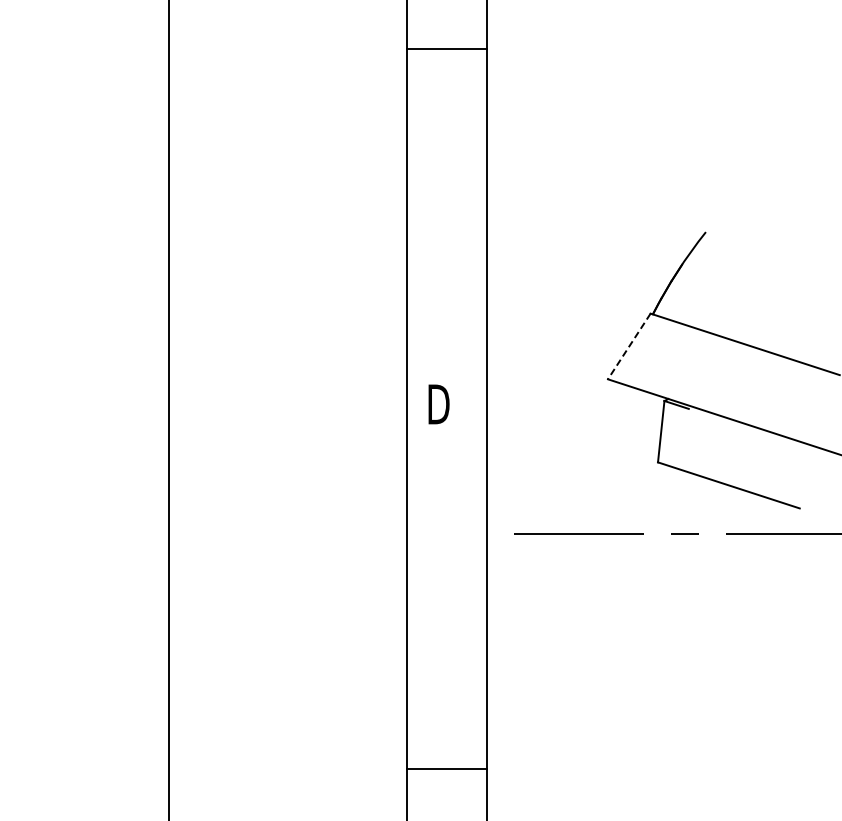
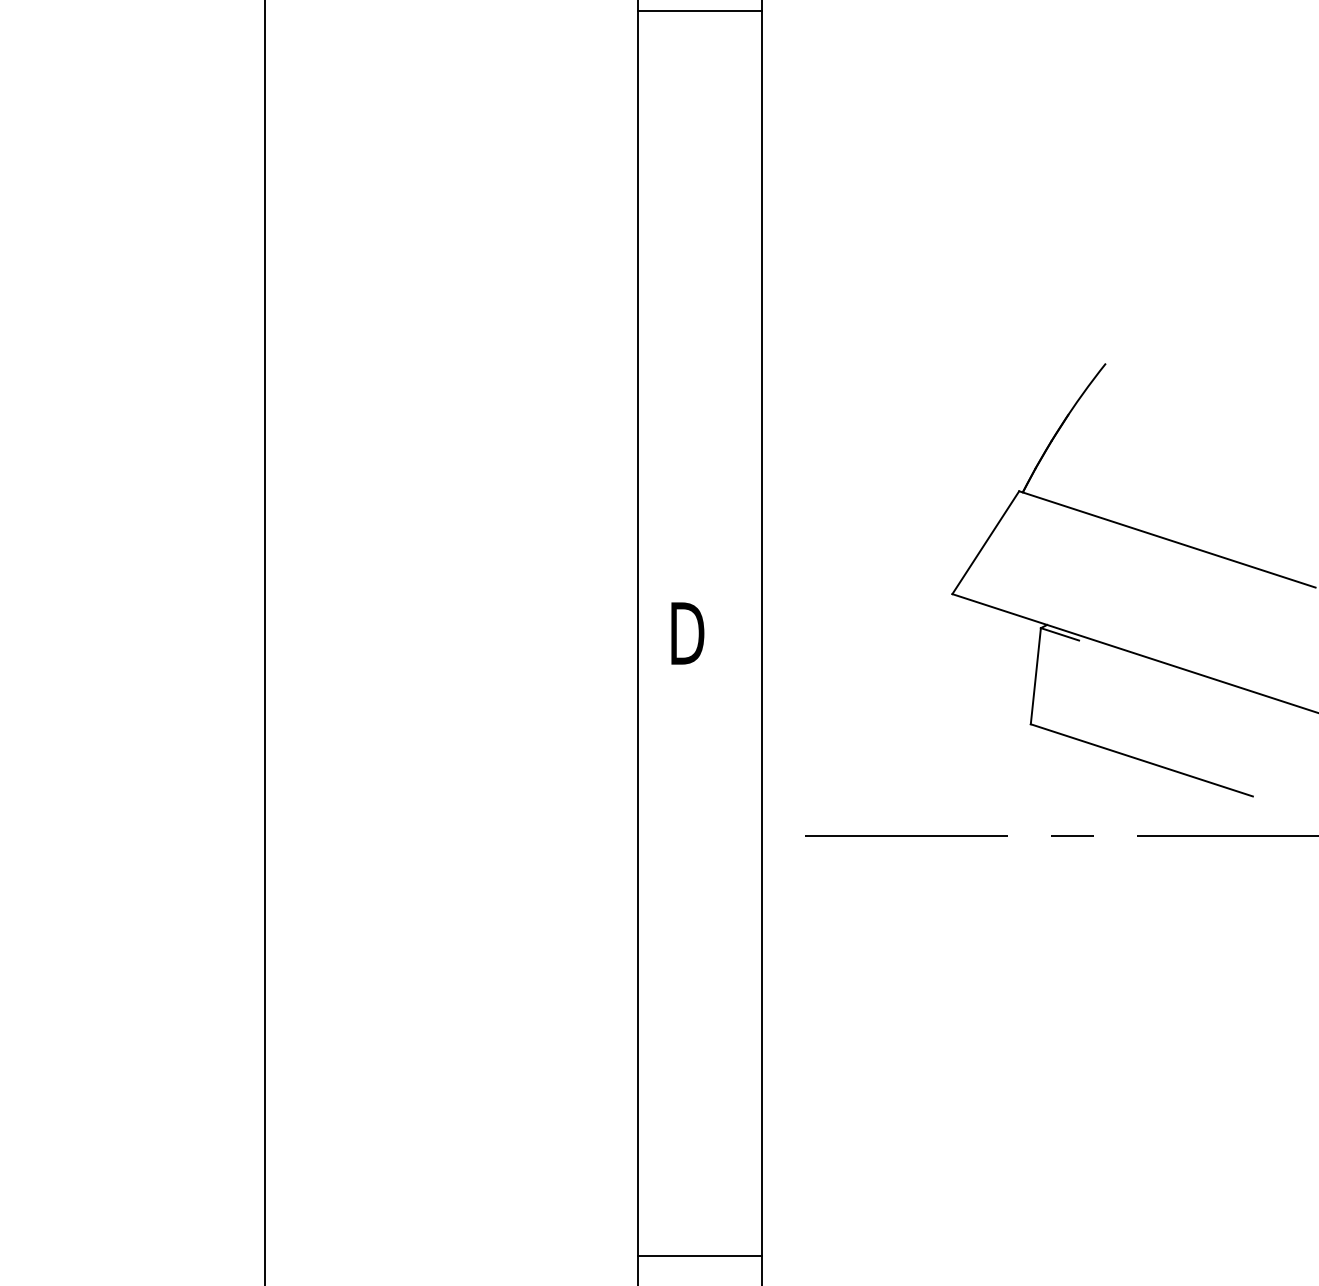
line: (446, 49) -> (699, 11), moved
line: (629, 346) -> (986, 542), dashed -> solid
line: (446, 768) -> (699, 1255), moved

